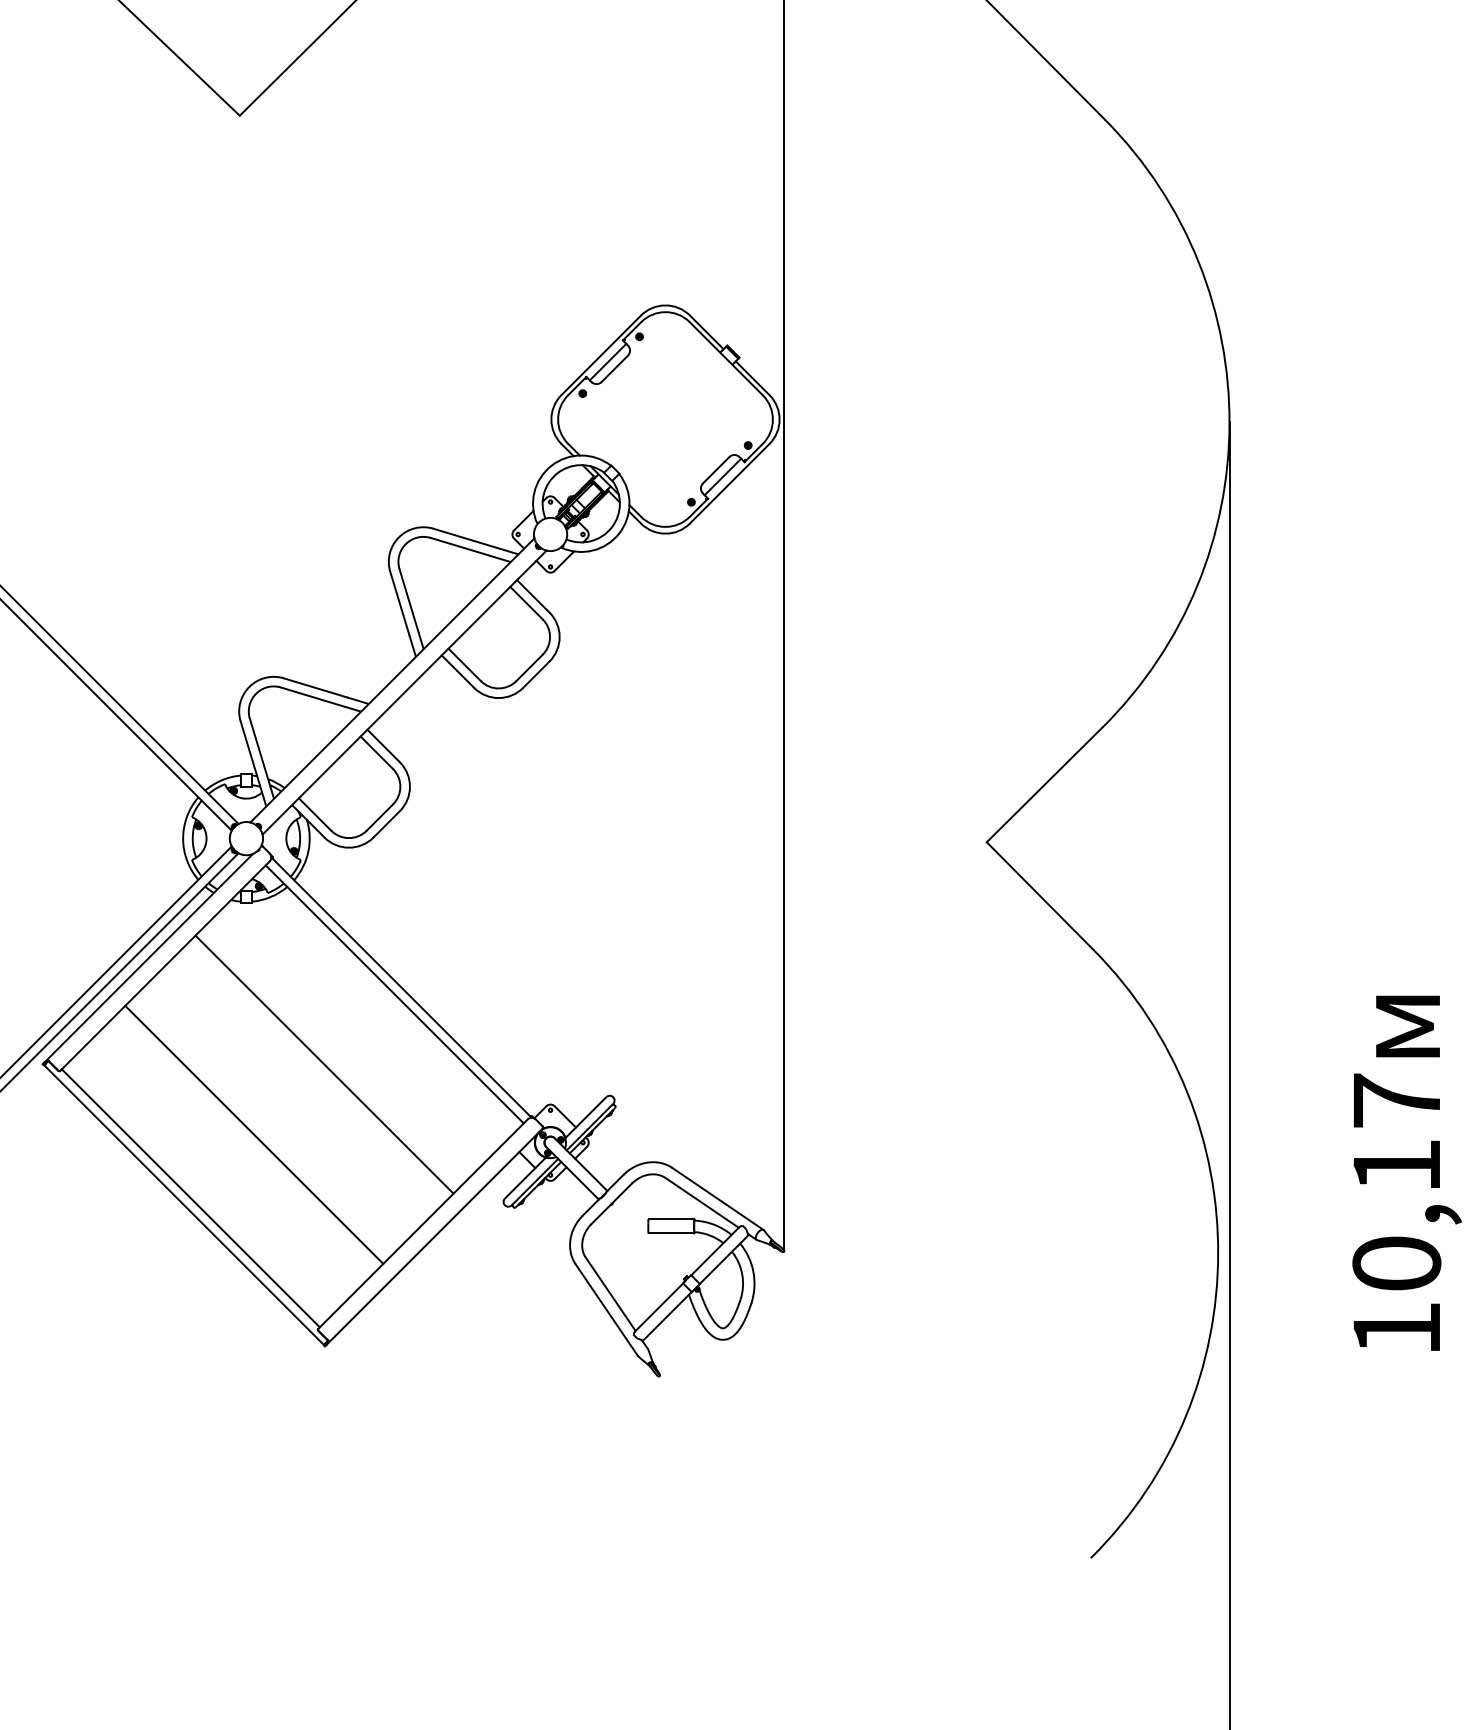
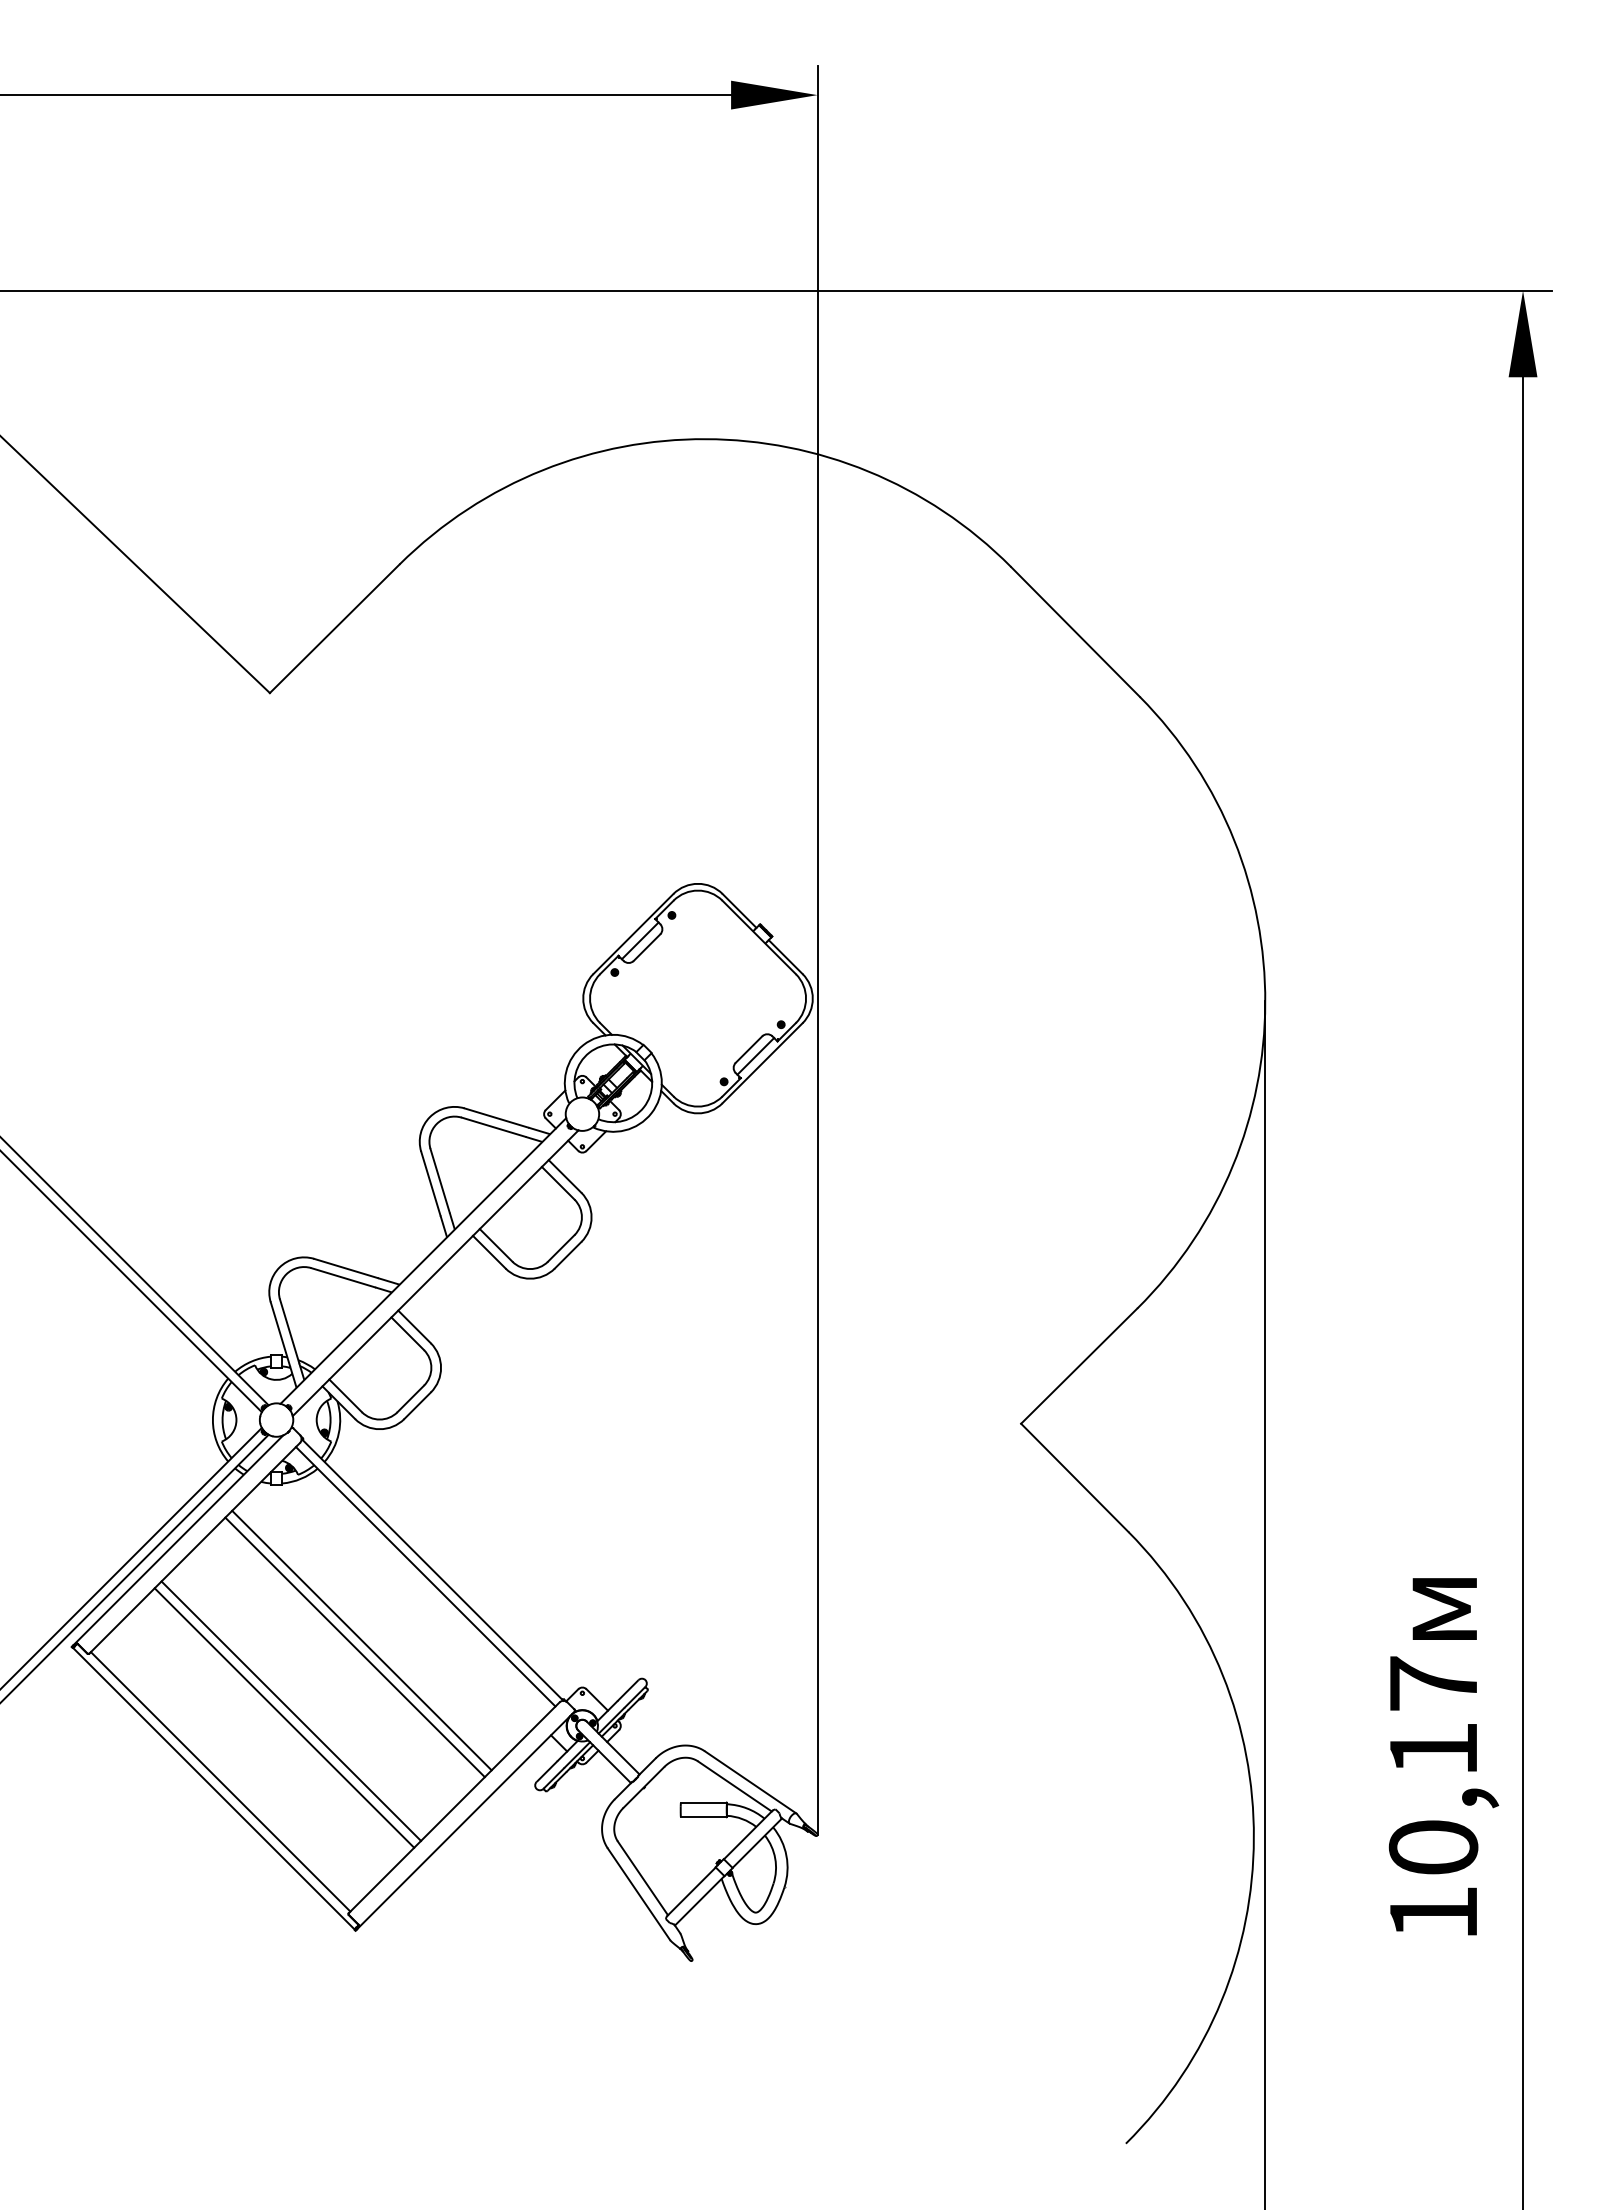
line: (330, 1057) -> (361, 1640), added
line: (261, 1127) -> (291, 1710), added

